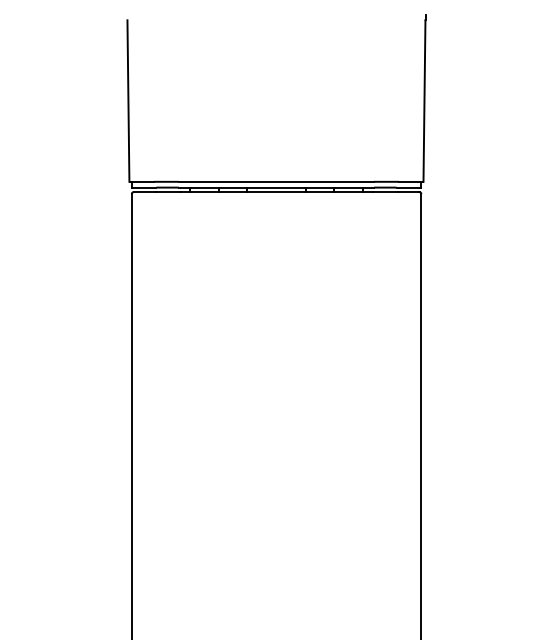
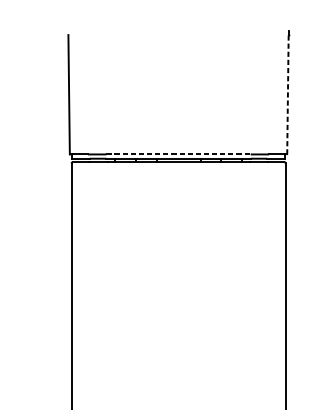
line: (424, 101) -> (287, 95), solid -> dashed
line: (276, 181) -> (178, 154), solid -> dashed

